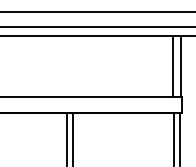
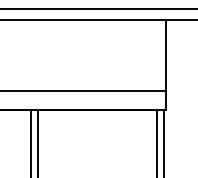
line: (172, 66) -> (155, 55), removed

